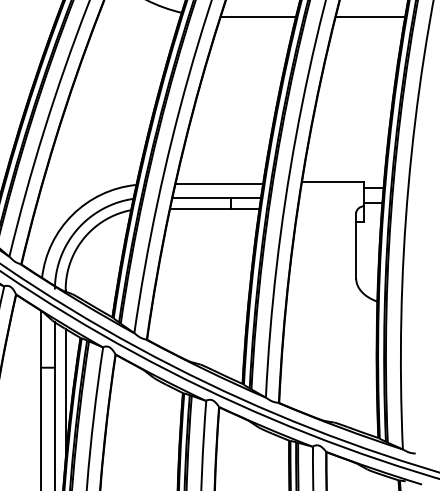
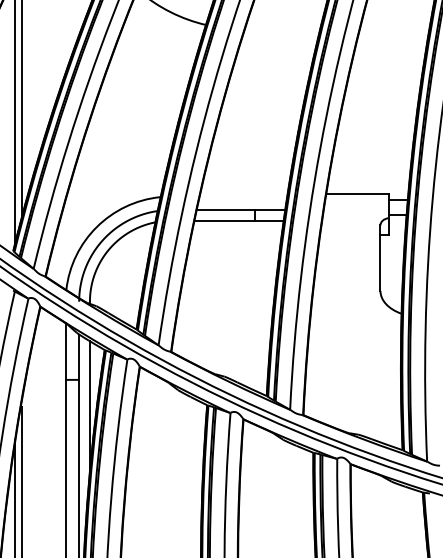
line: (258, 17) -> (282, 29), removed
line: (370, 17) -> (394, 29), removed
line: (219, 184) -> (243, 196), removed

